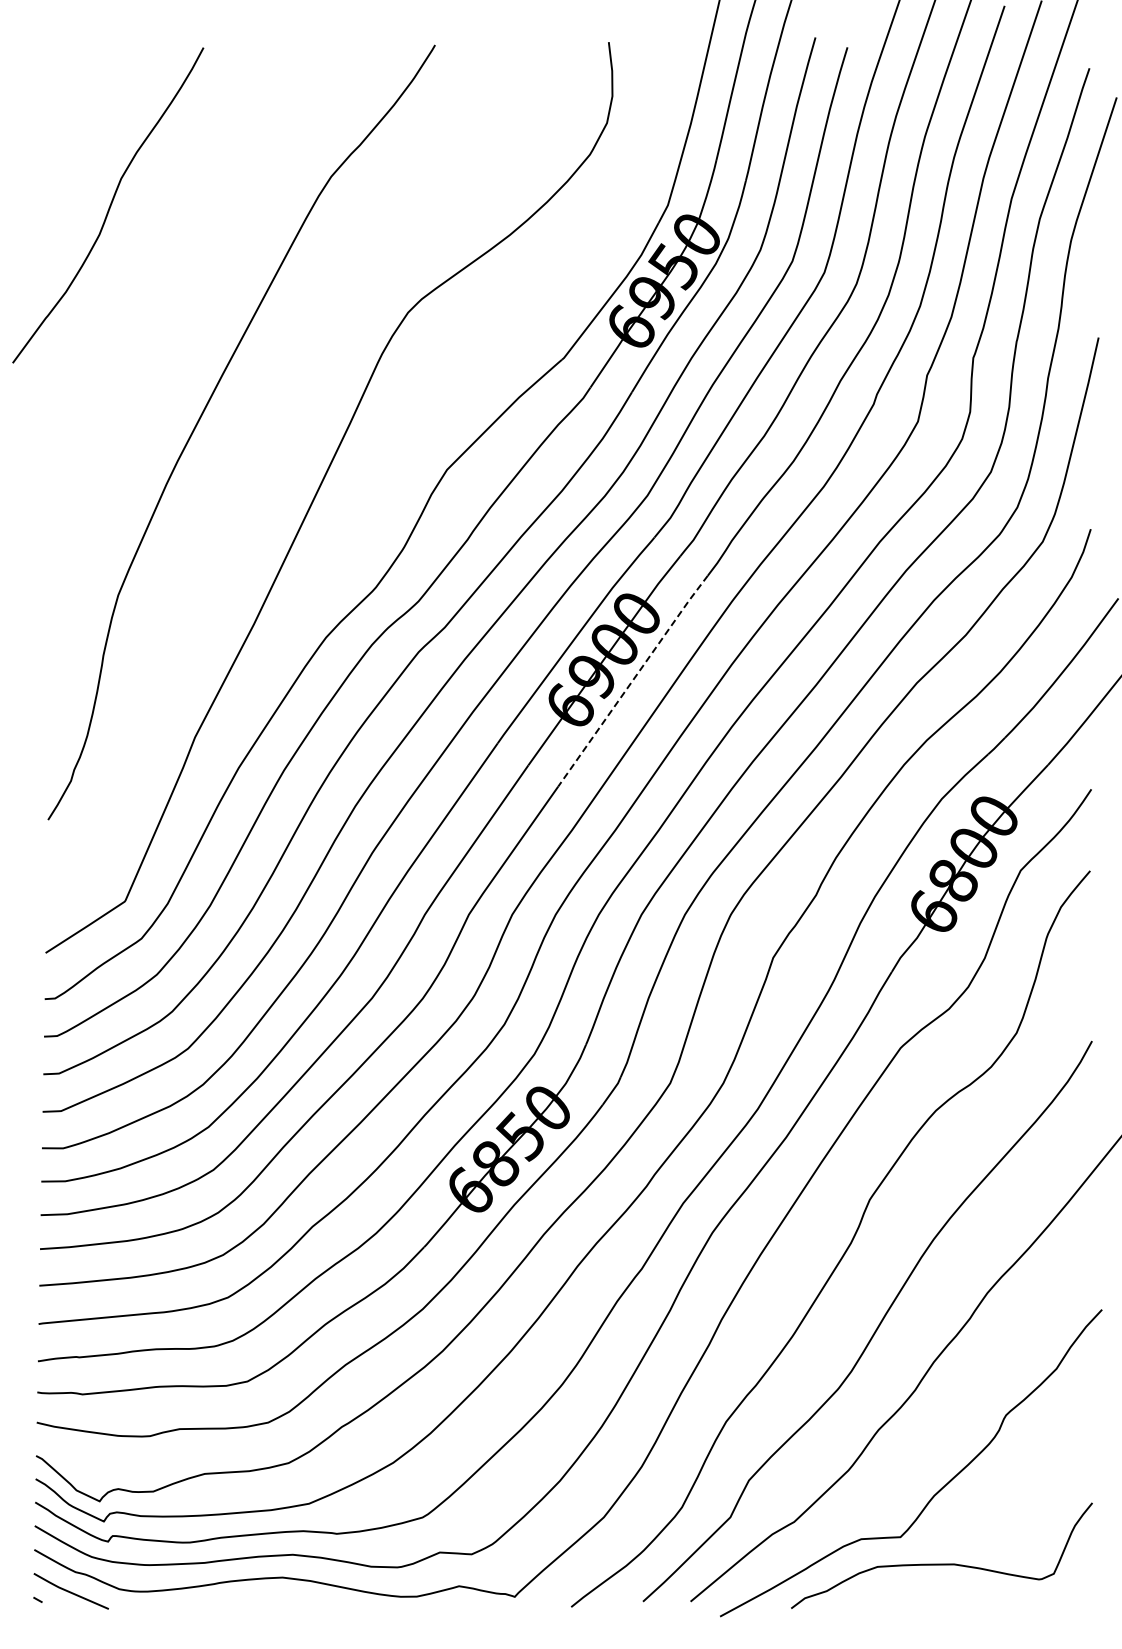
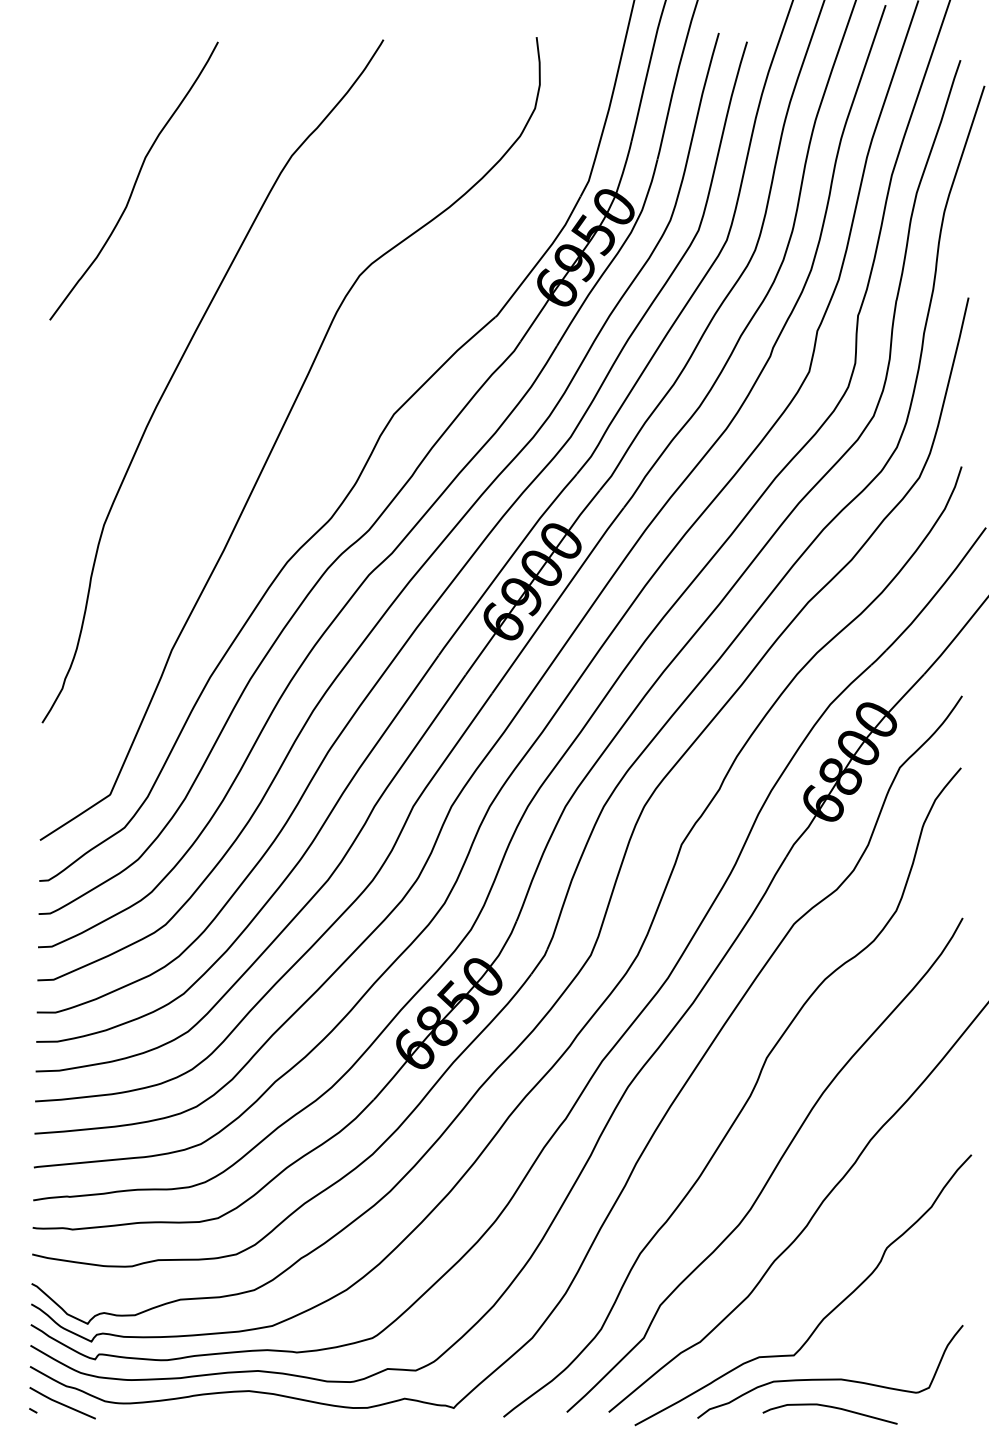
curve: (109, 205) -> (135, 181), moved
line: (632, 680) -> (557, 600), dashed -> solid
curve: (941, 1596) -> (830, 1407), added

